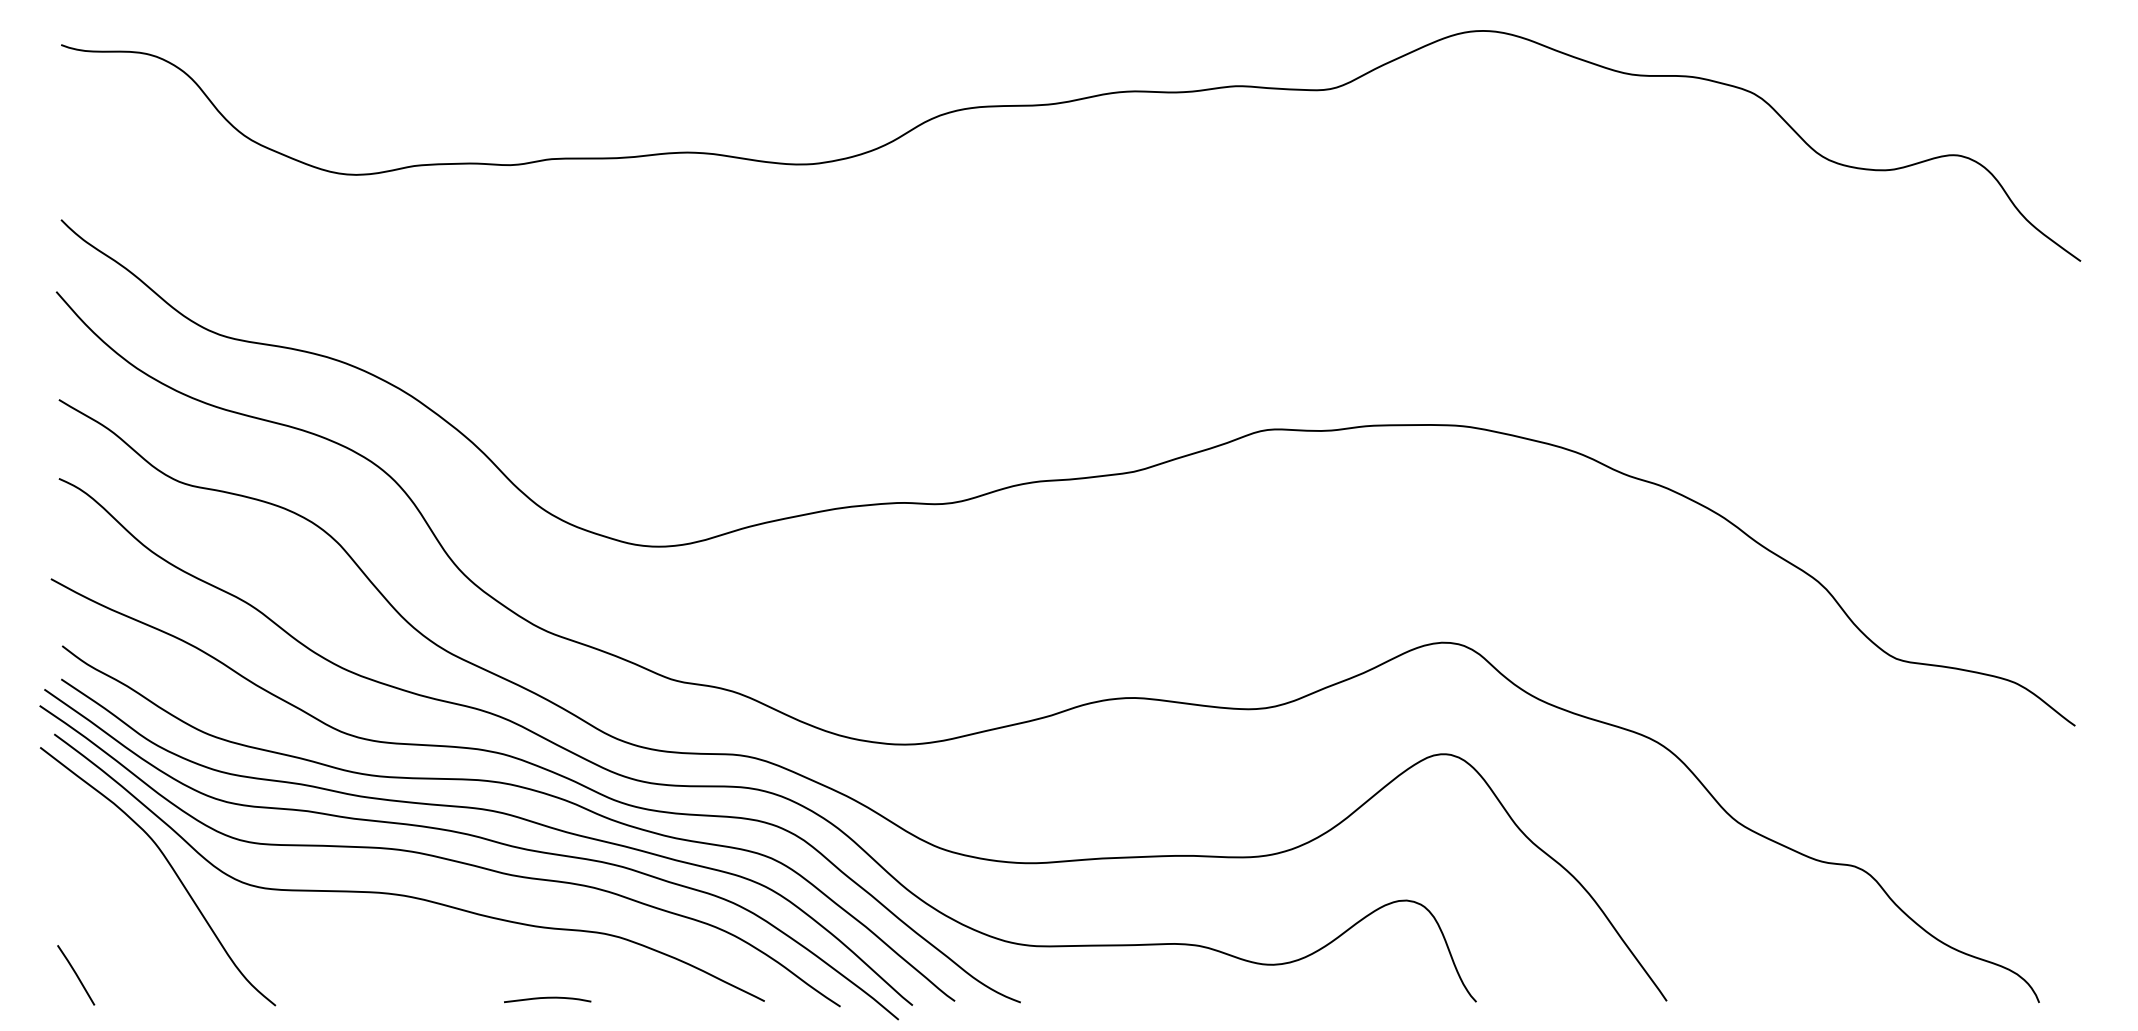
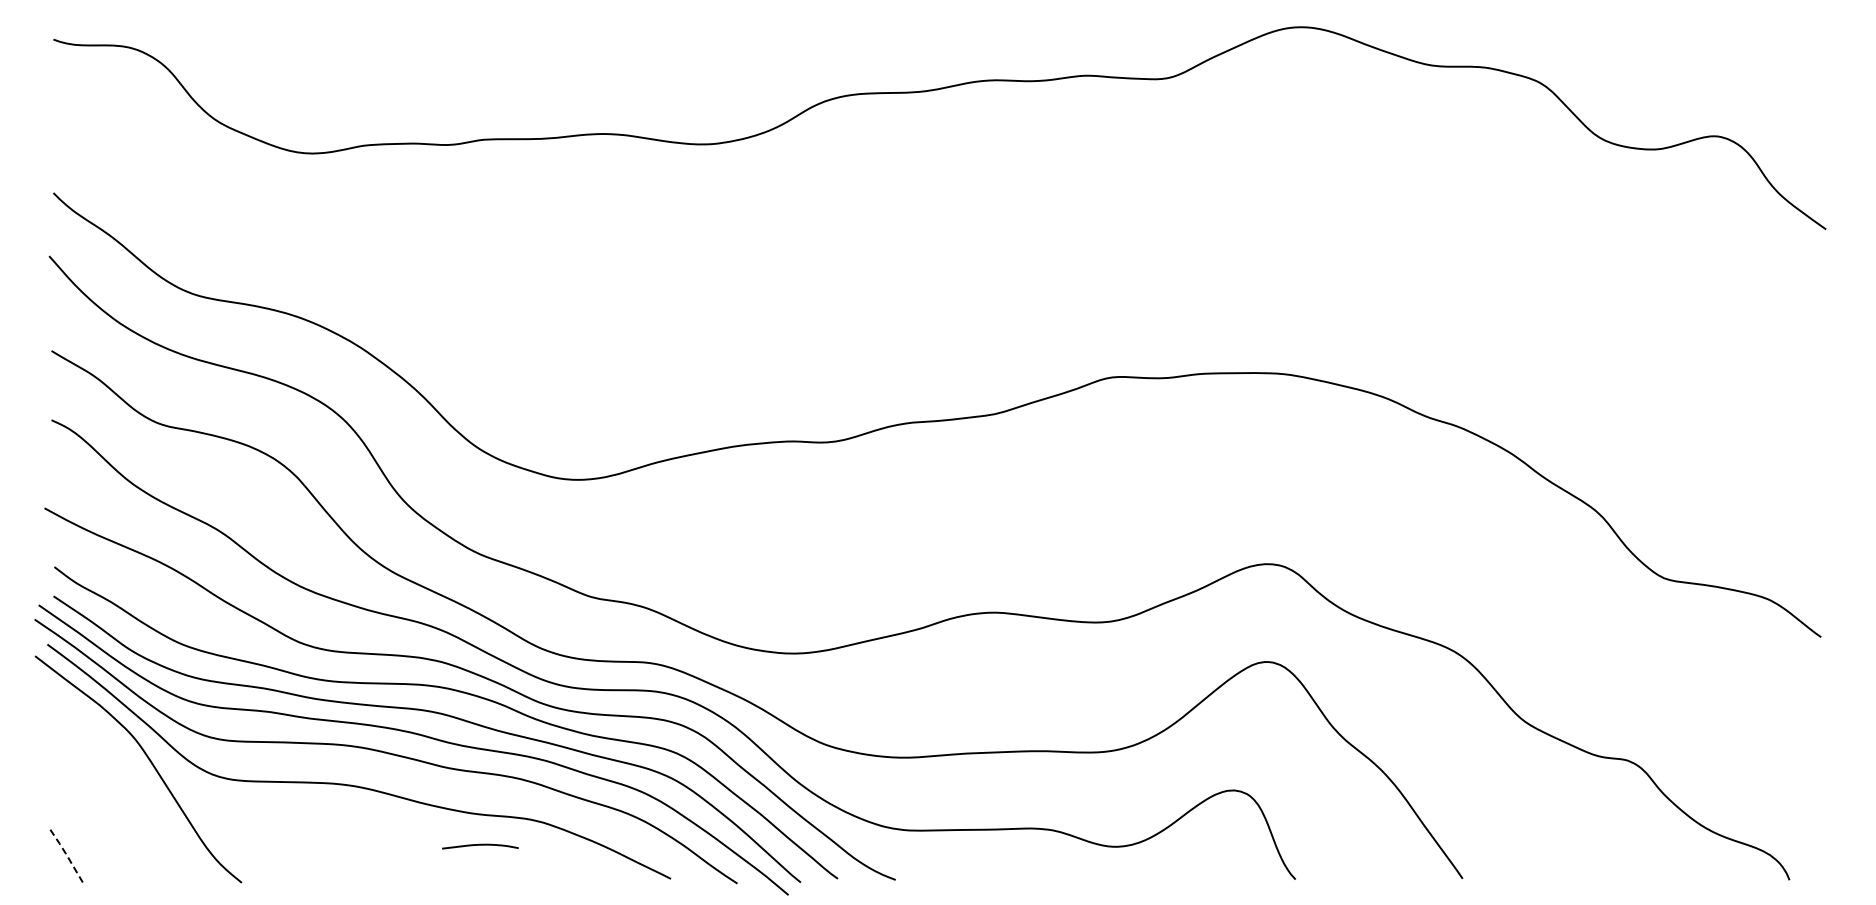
line: (76, 973) -> (66, 854), solid -> dashed
curve: (547, 998) -> (480, 845), moved

